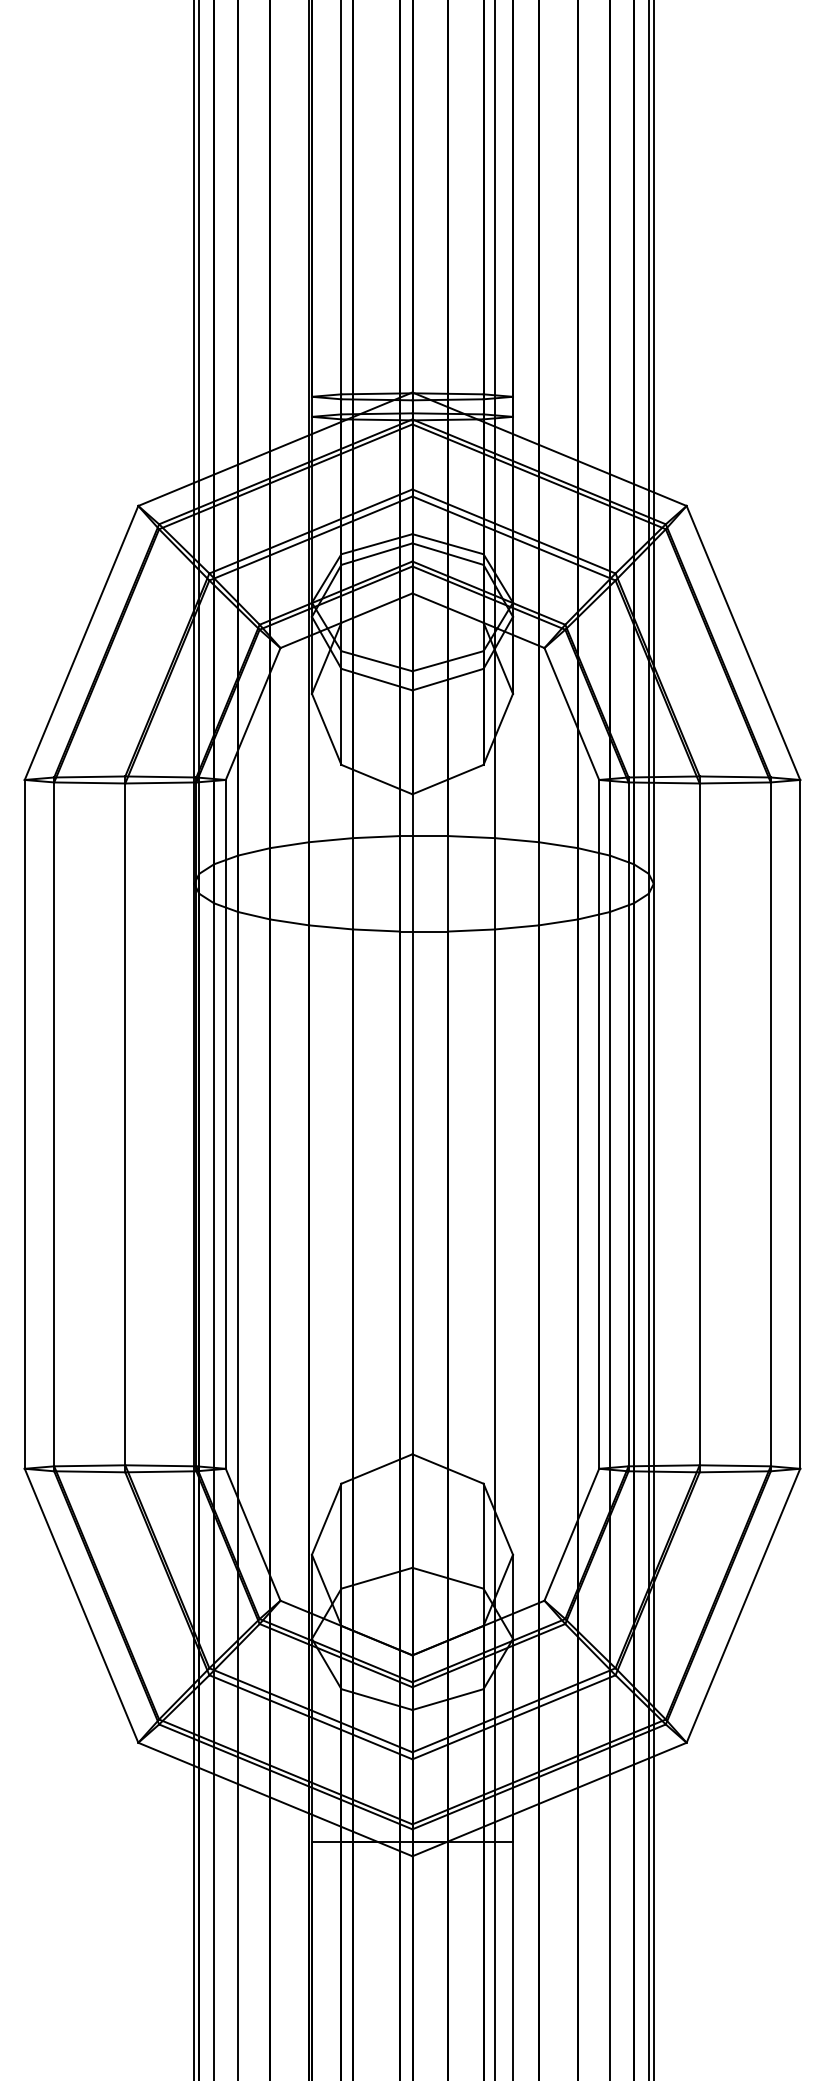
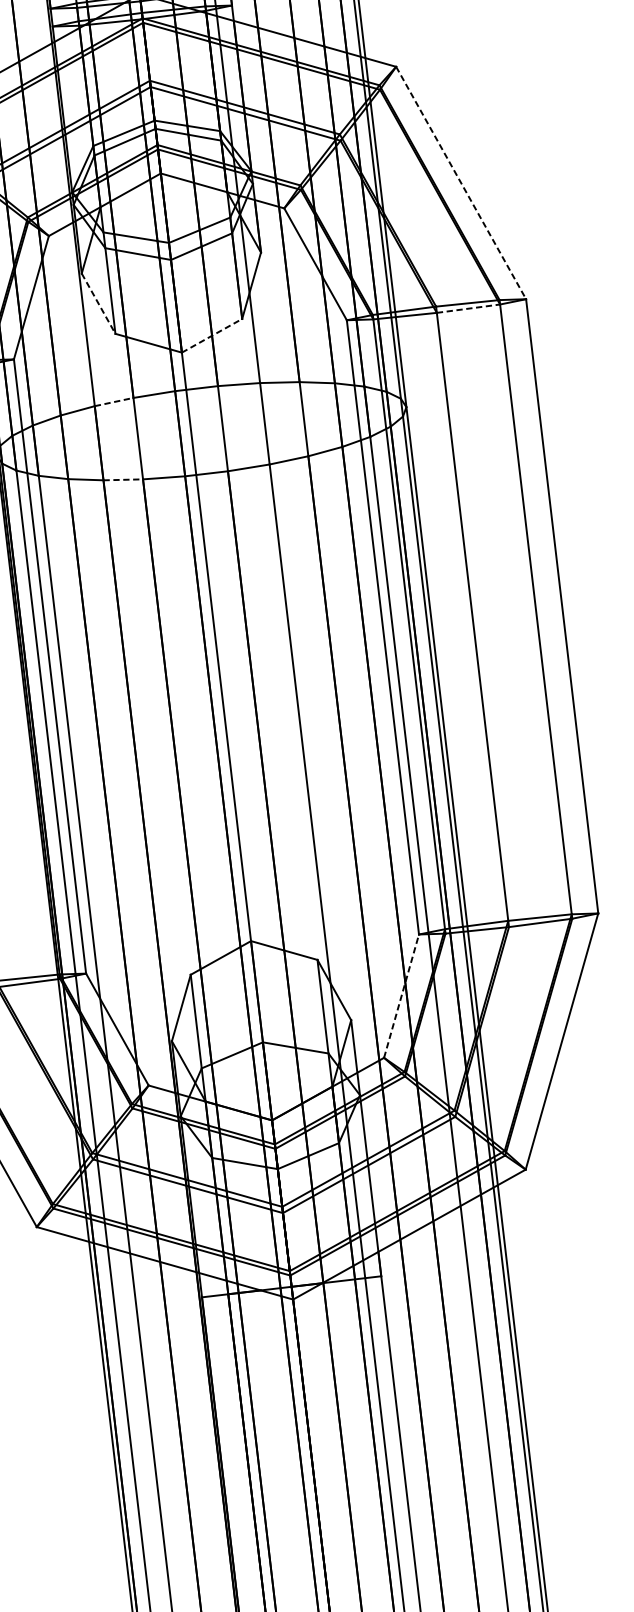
line: (743, 643) -> (461, 183), solid -> dashed
line: (326, 729) -> (98, 303), solid -> dashed
line: (448, 779) -> (212, 335), solid -> dashed
line: (735, 782) -> (468, 308), solid -> dashed
line: (331, 840) -> (114, 402), solid -> dashed
line: (331, 927) -> (123, 479), solid -> dashed
line: (572, 1534) -> (402, 995), solid -> dashed

